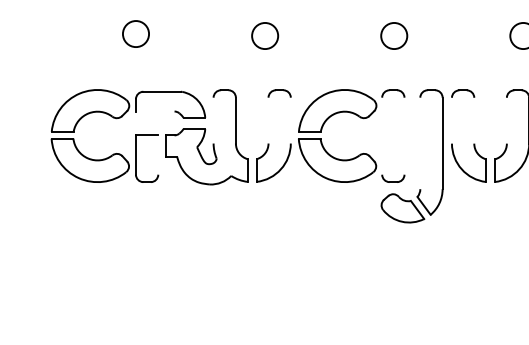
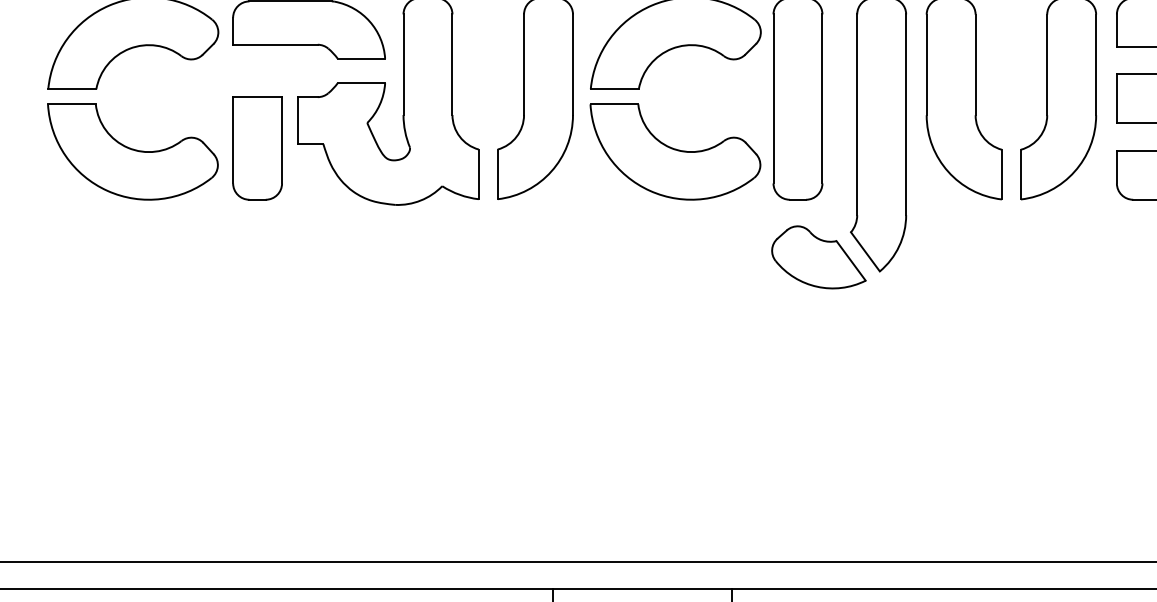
line: (154, 111) -> (273, 44), added
line: (213, 120) -> (403, 64), added
line: (268, 120) -> (523, 64), added
line: (290, 120) -> (572, 64), added
line: (451, 120) -> (925, 64), added
line: (474, 120) -> (976, 64), added
line: (506, 120) -> (1046, 64), added
line: (382, 135) -> (774, 97), added
line: (404, 135) -> (822, 97), added
line: (420, 143) -> (857, 114), added
line: (158, 154) -> (282, 139), added

